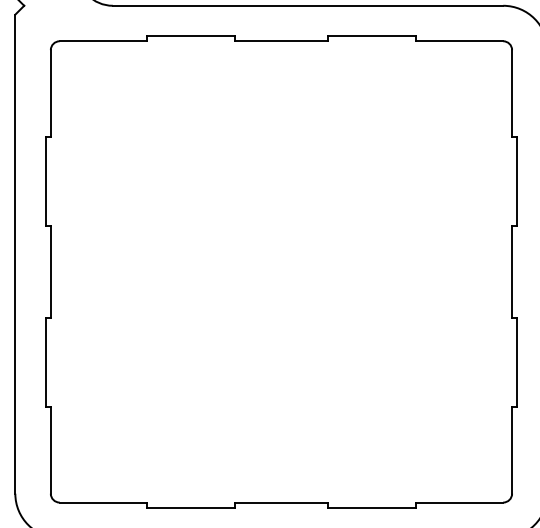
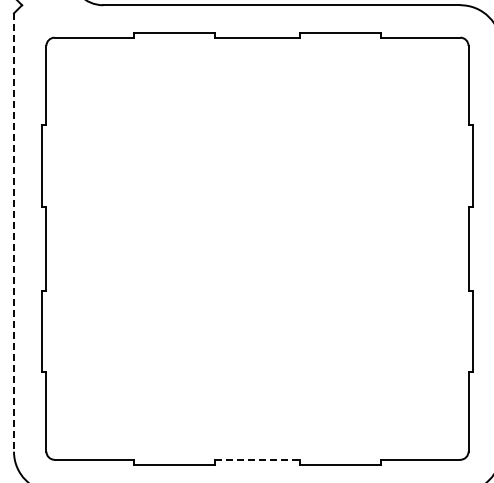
line: (14, 255) -> (13, 233), solid -> dashed
line: (281, 502) -> (257, 459), solid -> dashed

